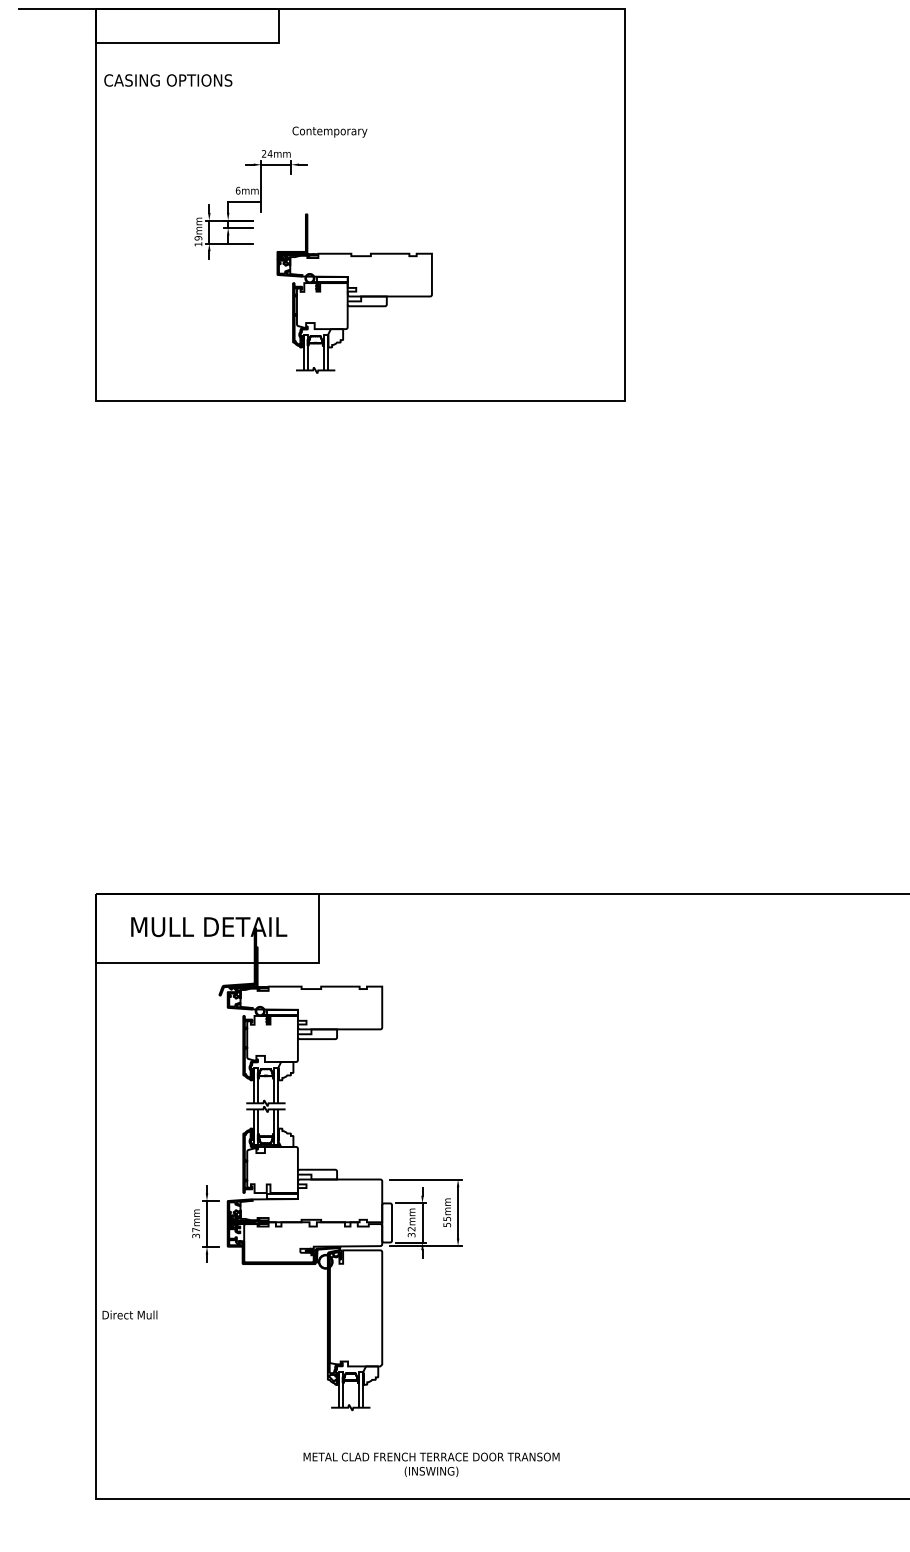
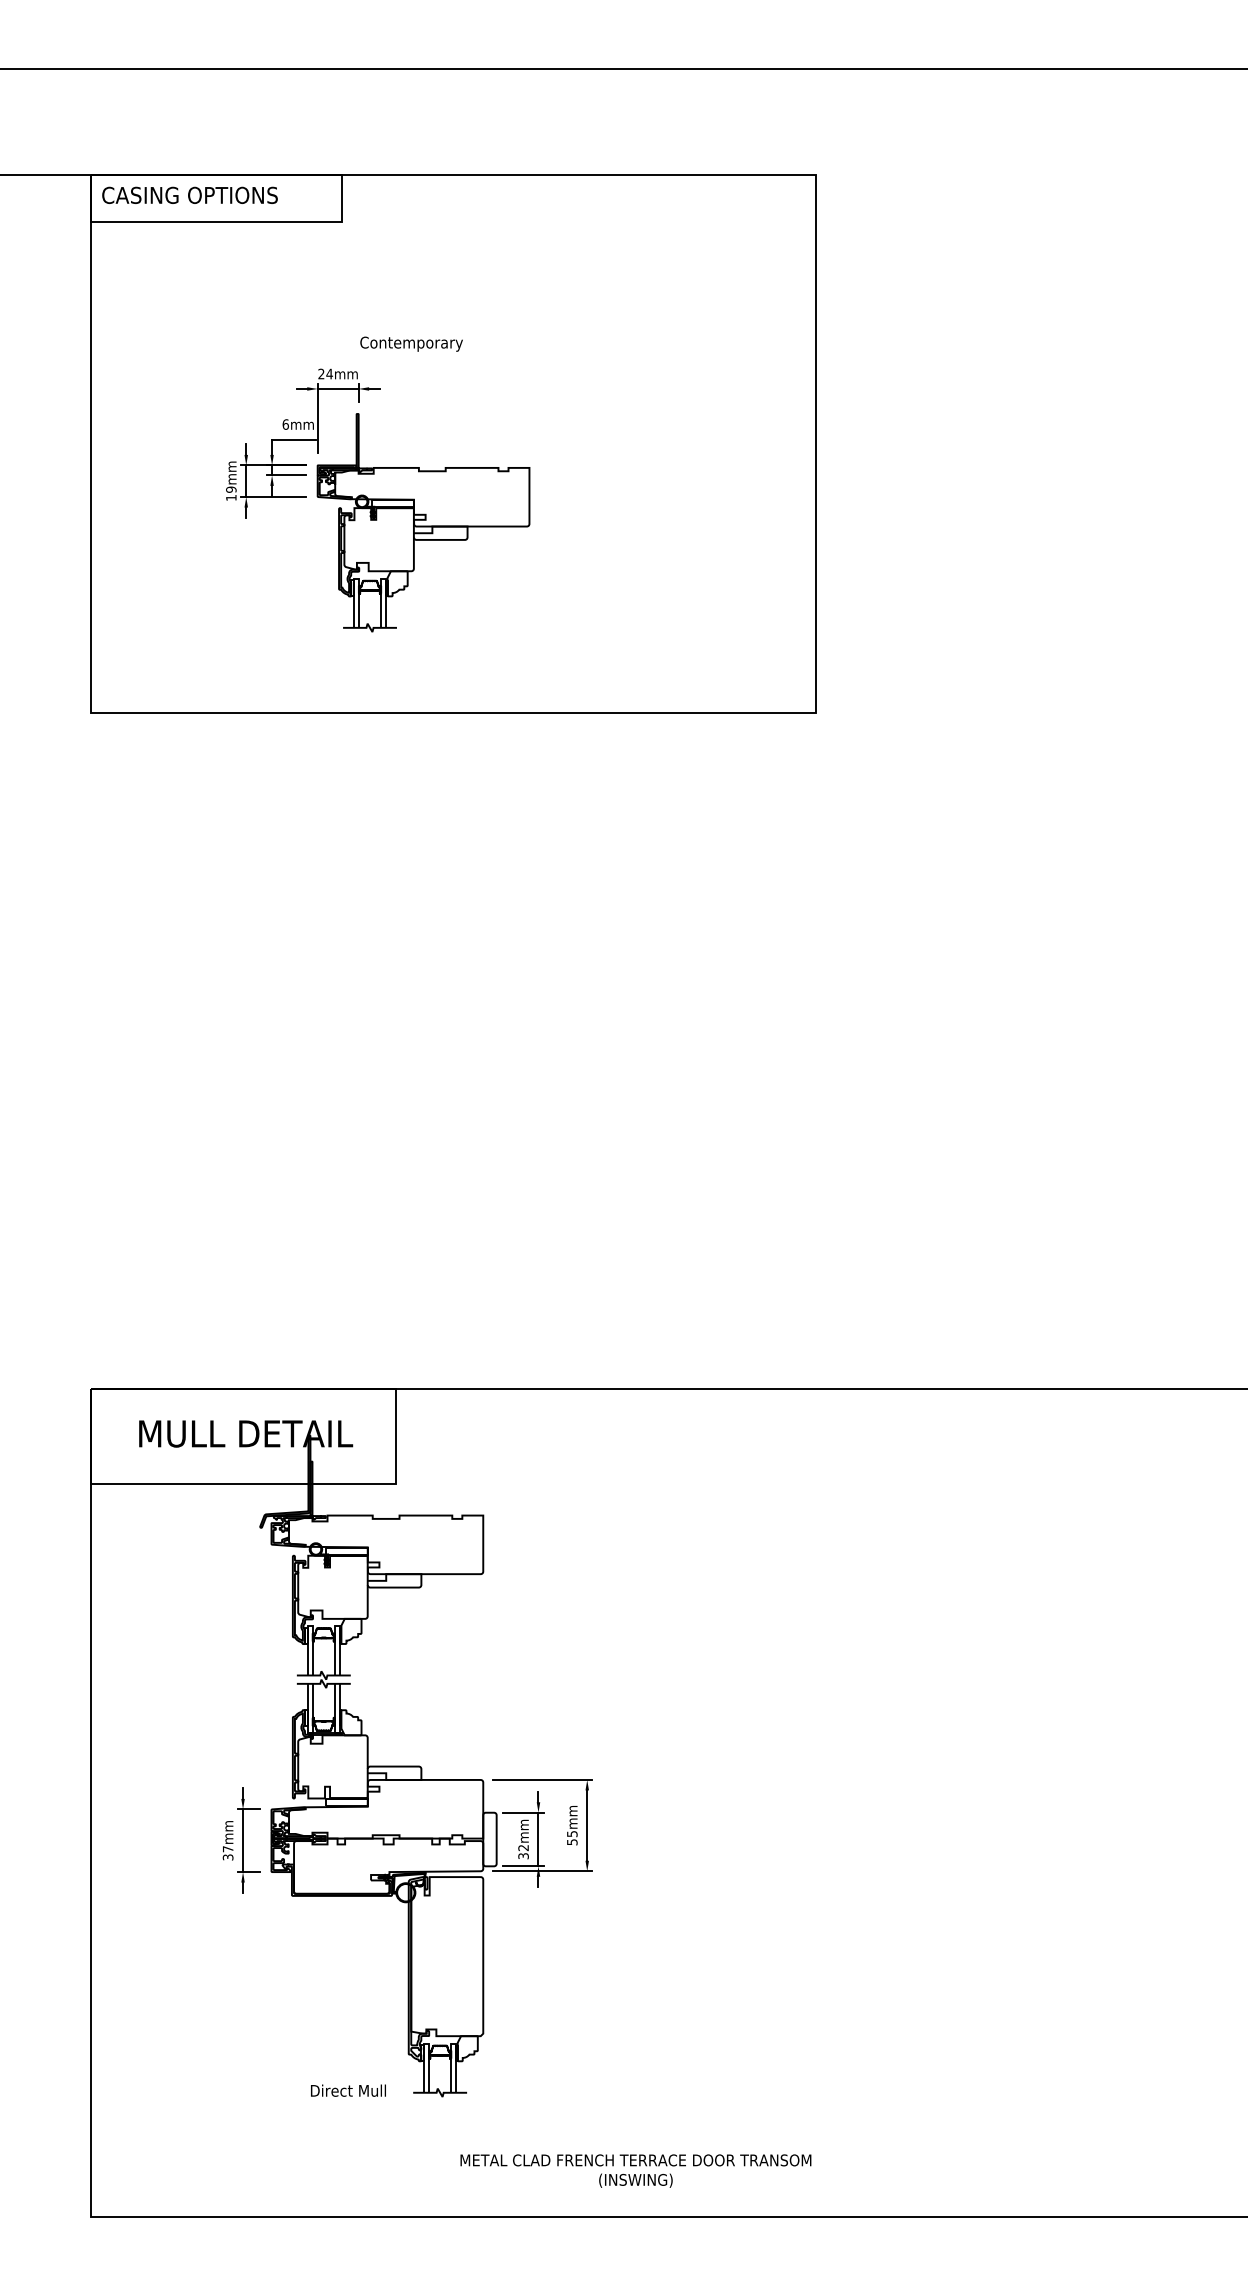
text: (167, 79) -> (189, 194), moved
part: (354, 293) -> (423, 522), moved
text: (129, 1314) -> (348, 2090), moved
text: (431, 1464) -> (635, 2170), moved

